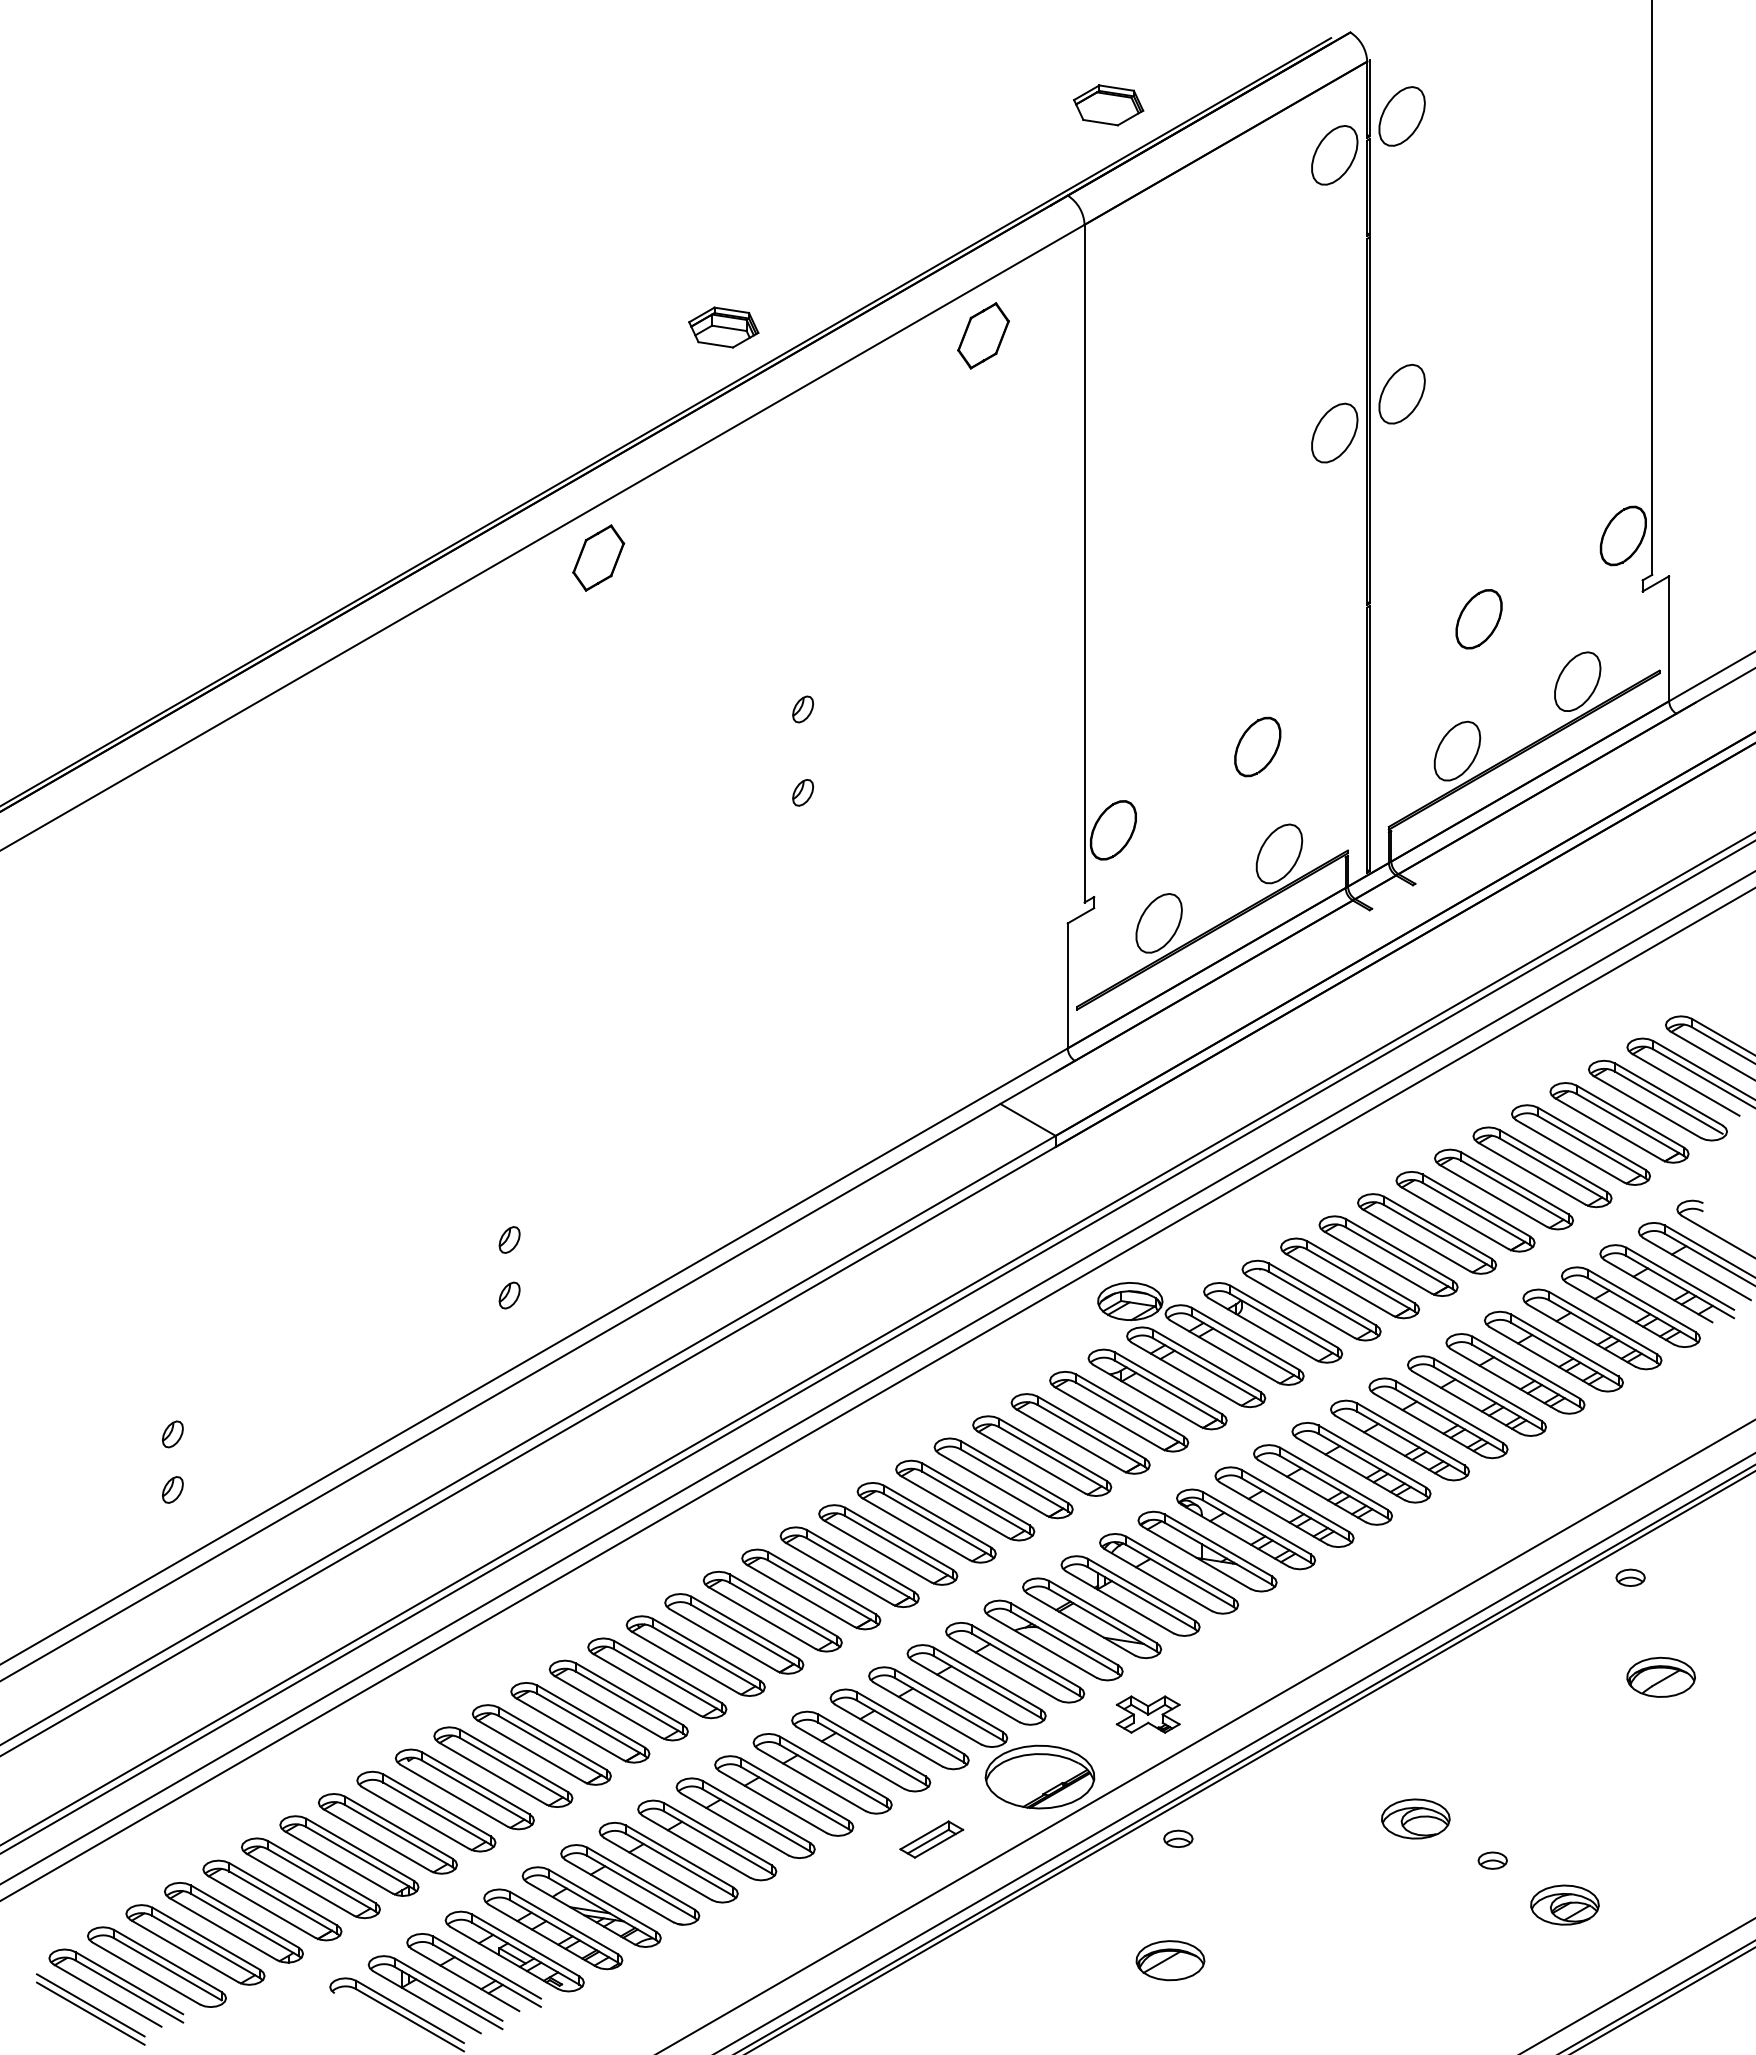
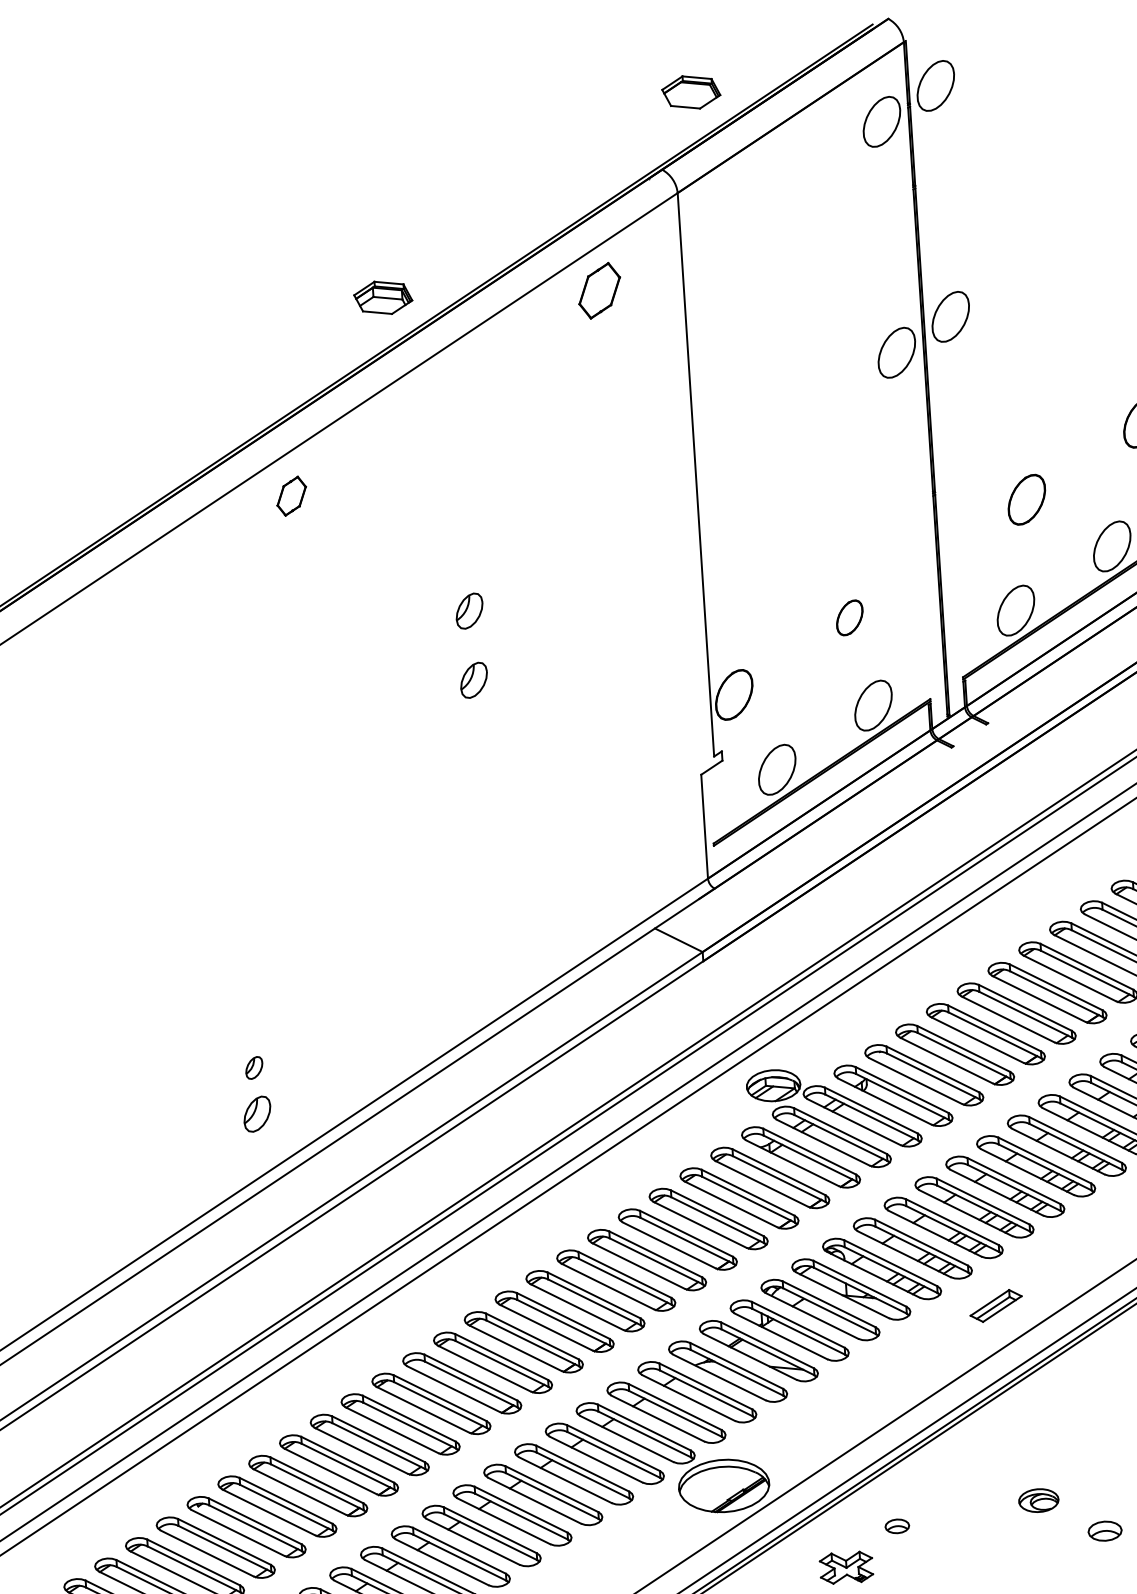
part: (598, 557) -> (291, 495), size x0.7
part: (803, 709) -> (470, 611), size x1.6
part: (1257, 746) -> (849, 617), size x0.7
part: (803, 792) -> (474, 680), size x1.6
part: (509, 1295) -> (257, 1114), size x1.6
part: (1147, 1714) -> (845, 1567), moved
part: (1415, 1818) -> (1038, 1500), size x0.7
part: (1178, 1838) -> (897, 1526), moved
part: (931, 1839) -> (995, 1305), moved
part: (1492, 1860) -> (1104, 1530), size x1.4

